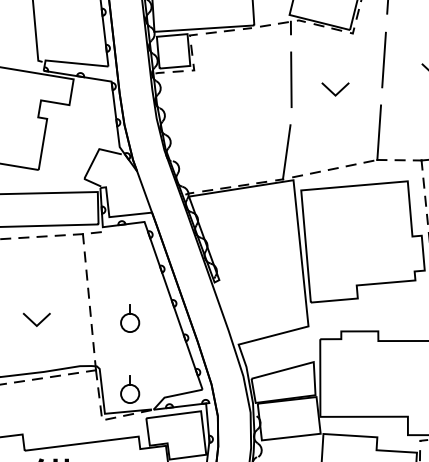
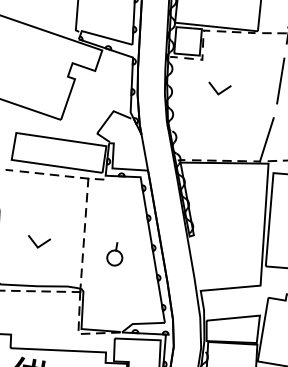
line: (222, 104) -> (220, 91), added
part: (130, 389) -> (105, 312), removed

